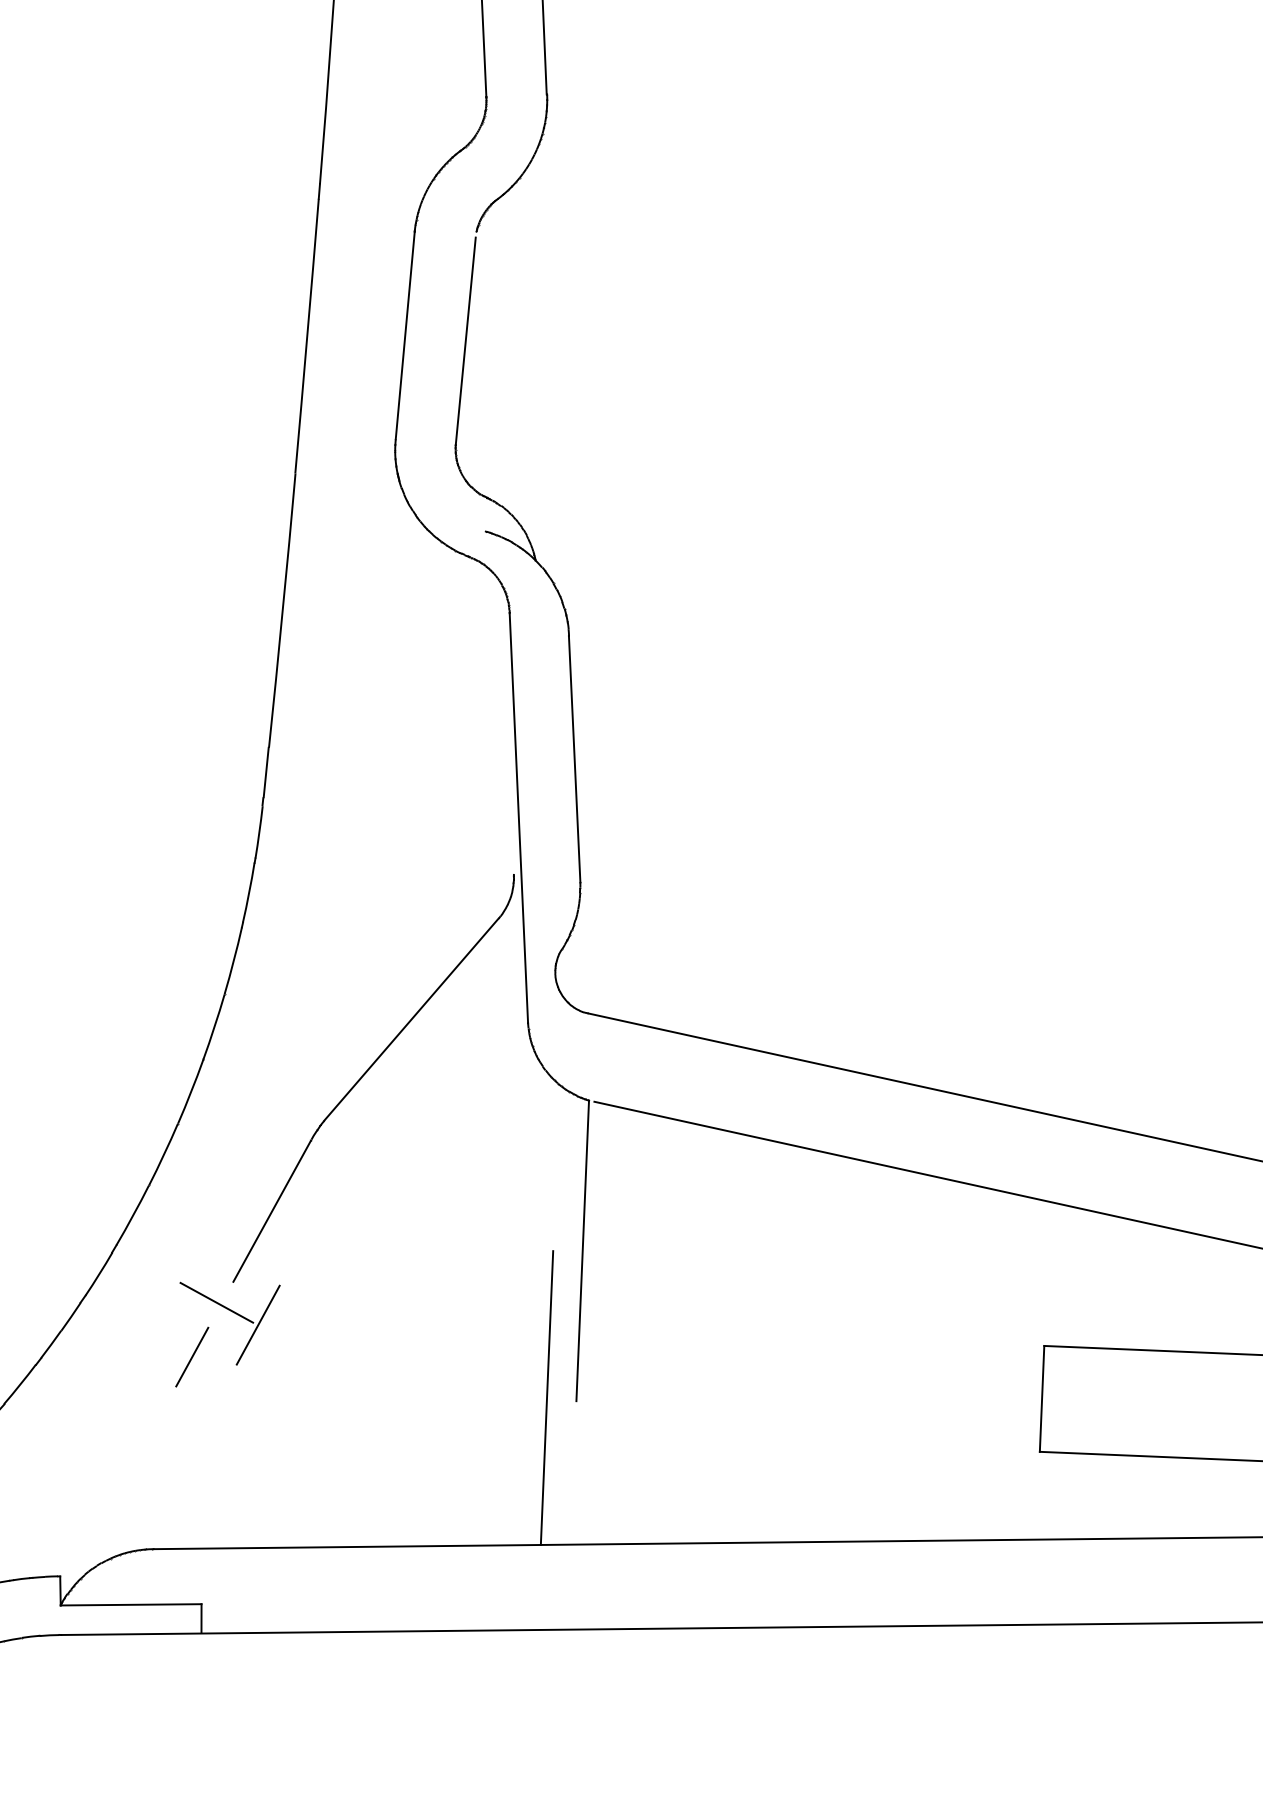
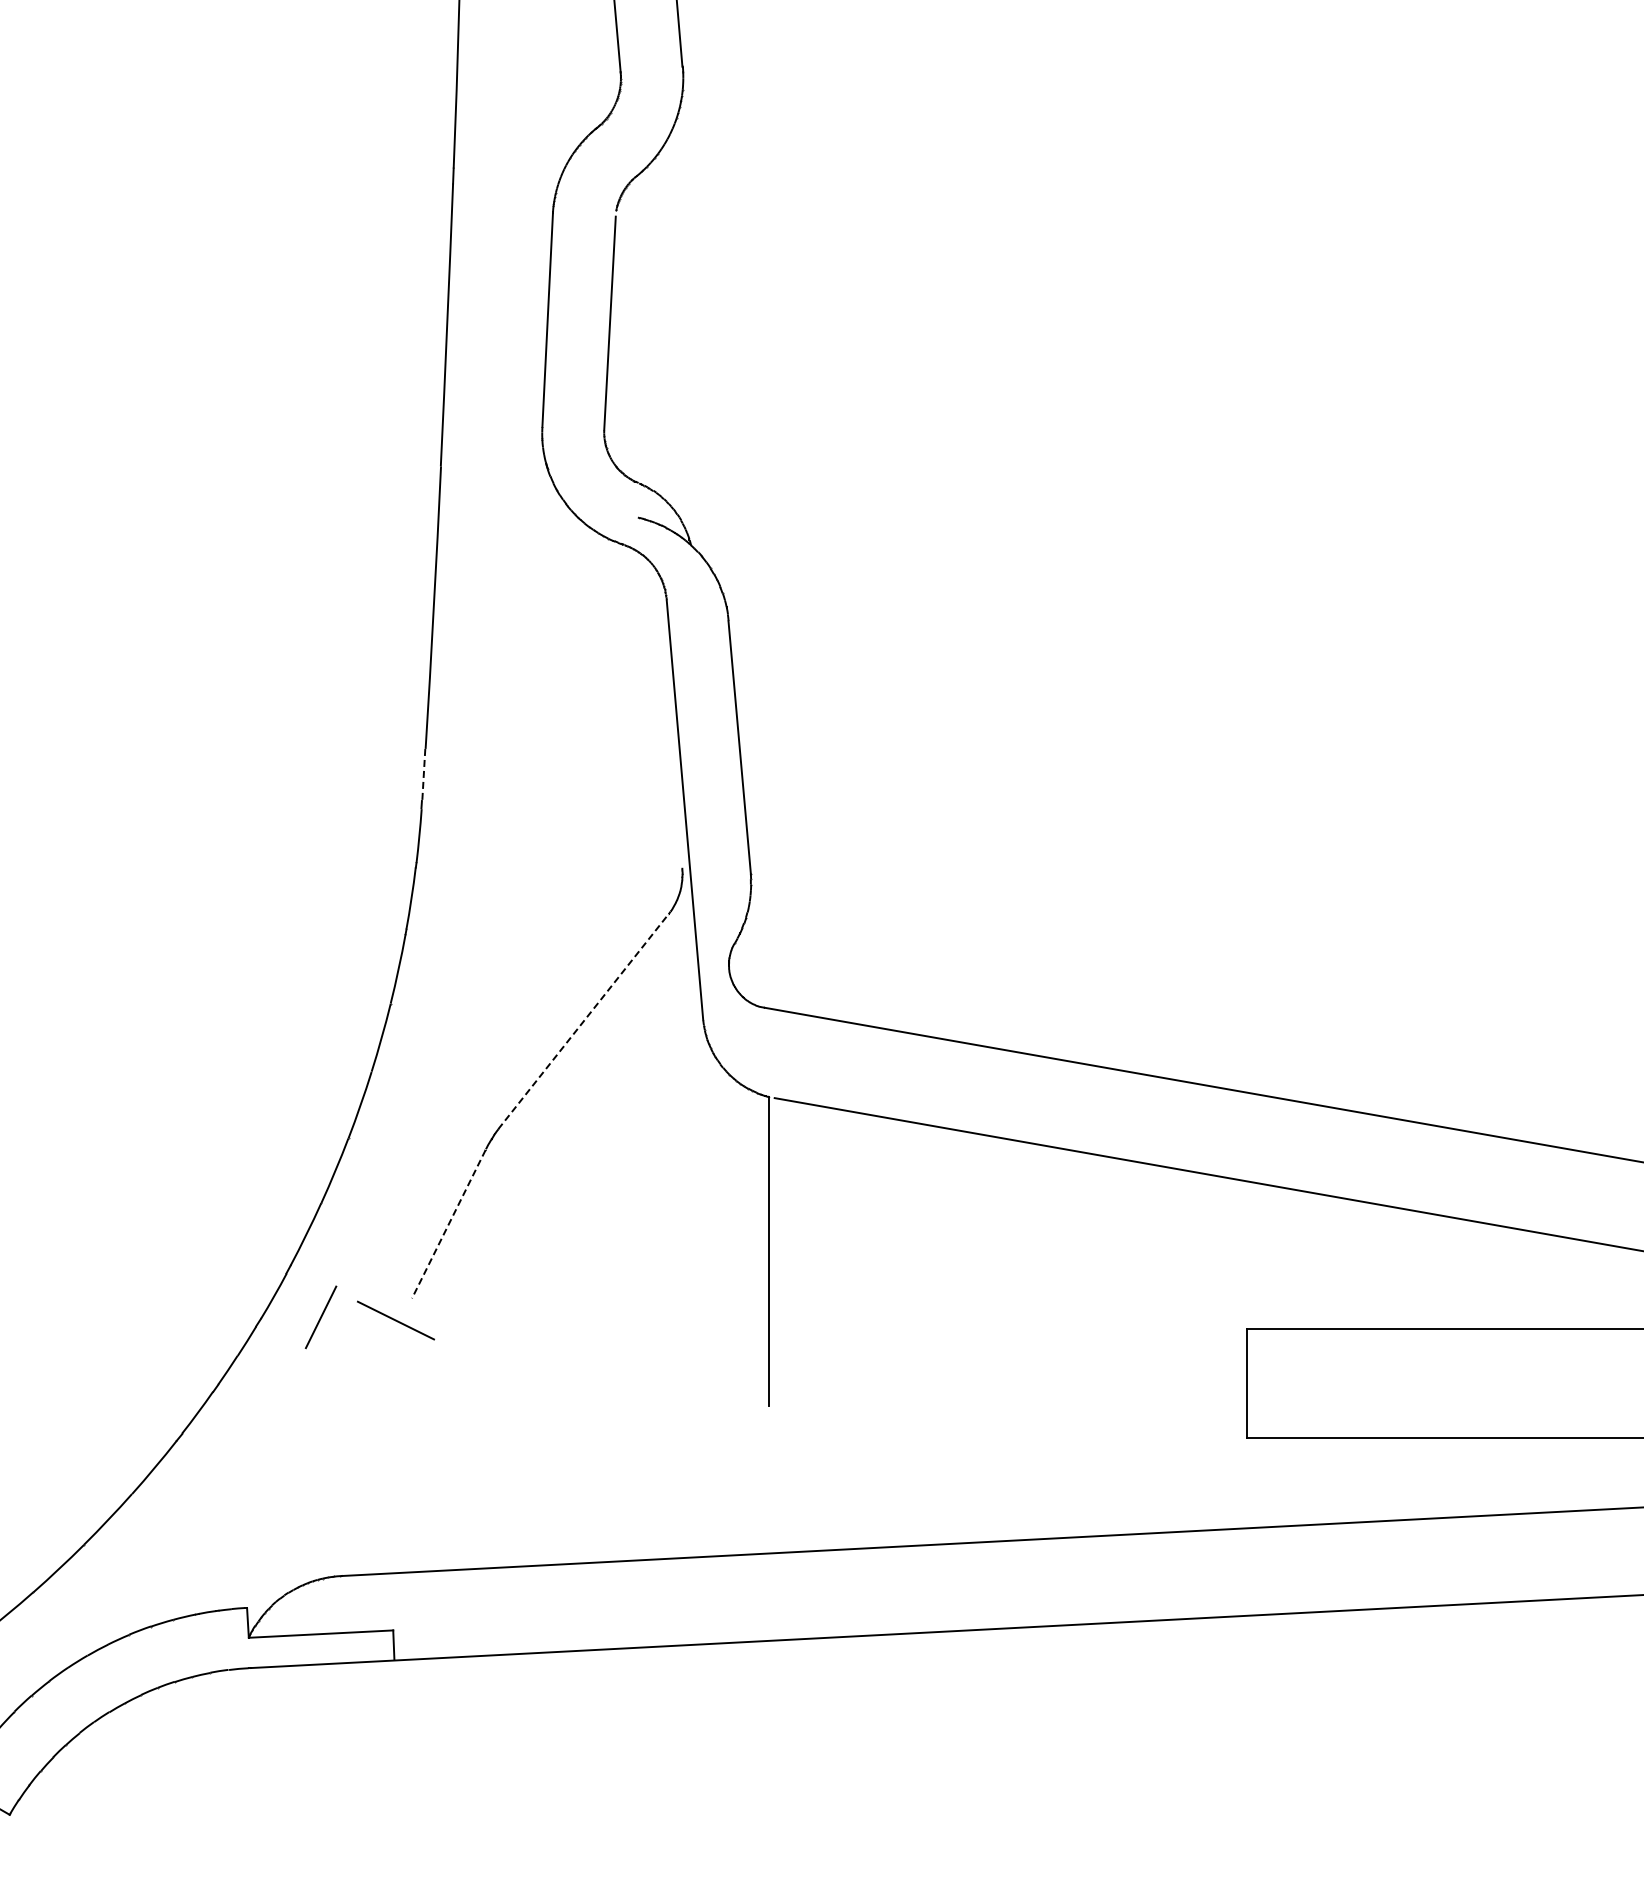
line: (265, 771) -> (423, 773), solid -> dashed
line: (411, 1019) -> (583, 1021), solid -> dashed
line: (271, 1211) -> (448, 1224), solid -> dashed
line: (258, 1324) -> (439, 1341), removed
line: (191, 1357) -> (320, 1317), moved
line: (546, 1398) -> (738, 1404), removed

